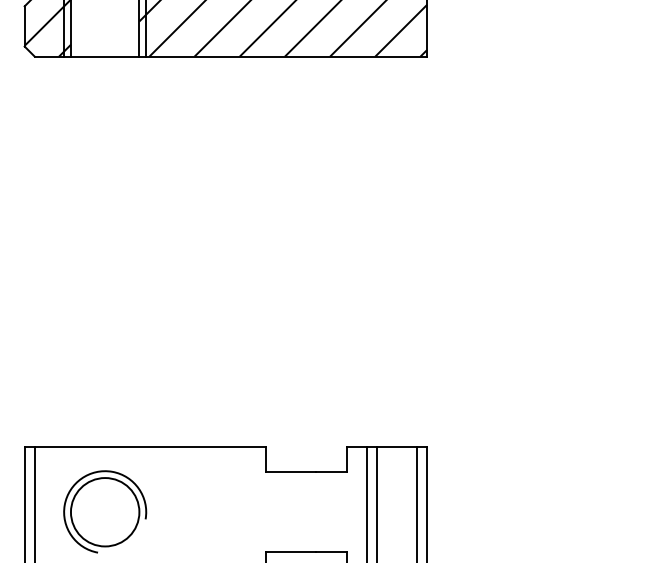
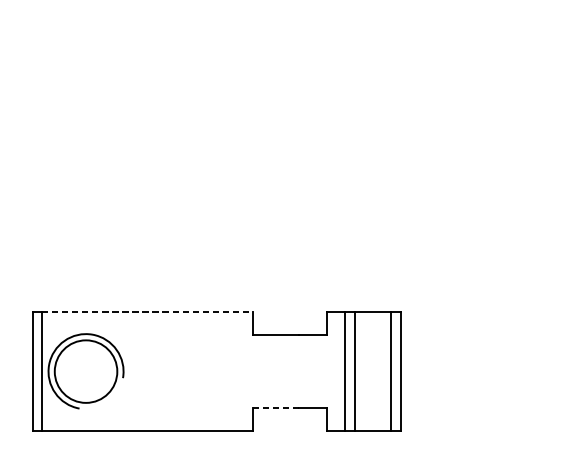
line: (150, 446) -> (147, 311), solid -> dashed
part: (105, 511) -> (86, 370), moved
line: (290, 552) -> (275, 408), solid -> dashed

